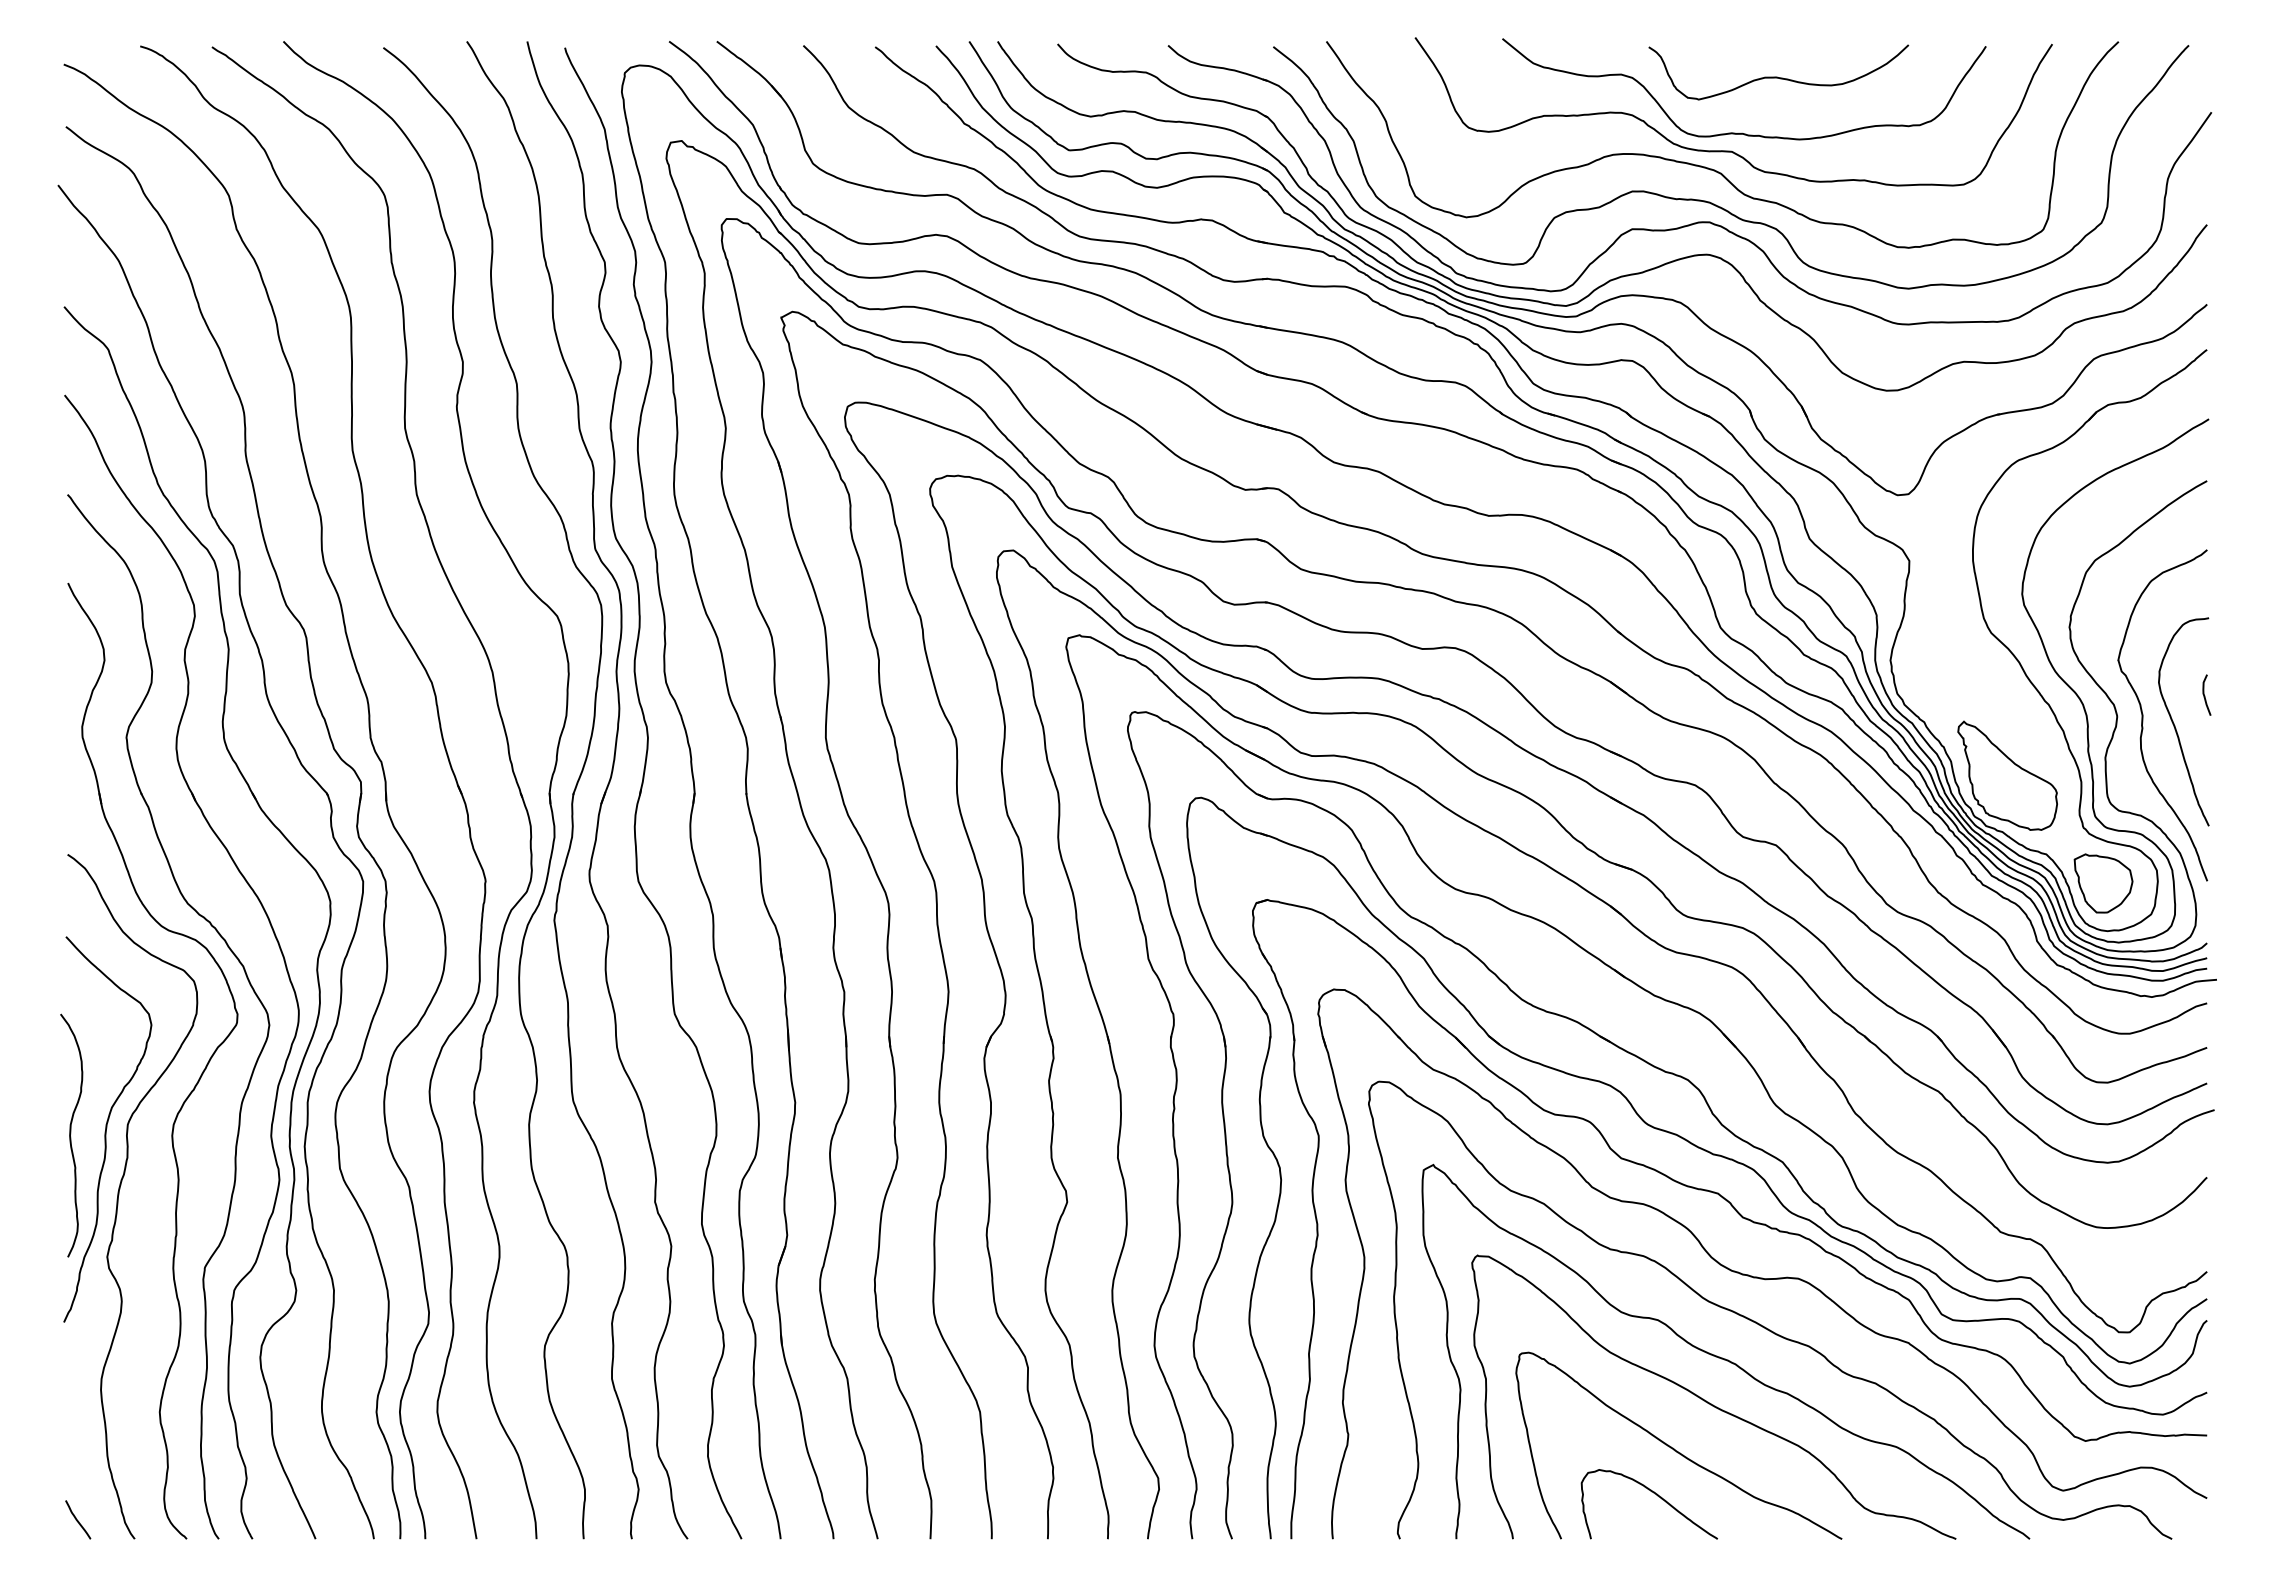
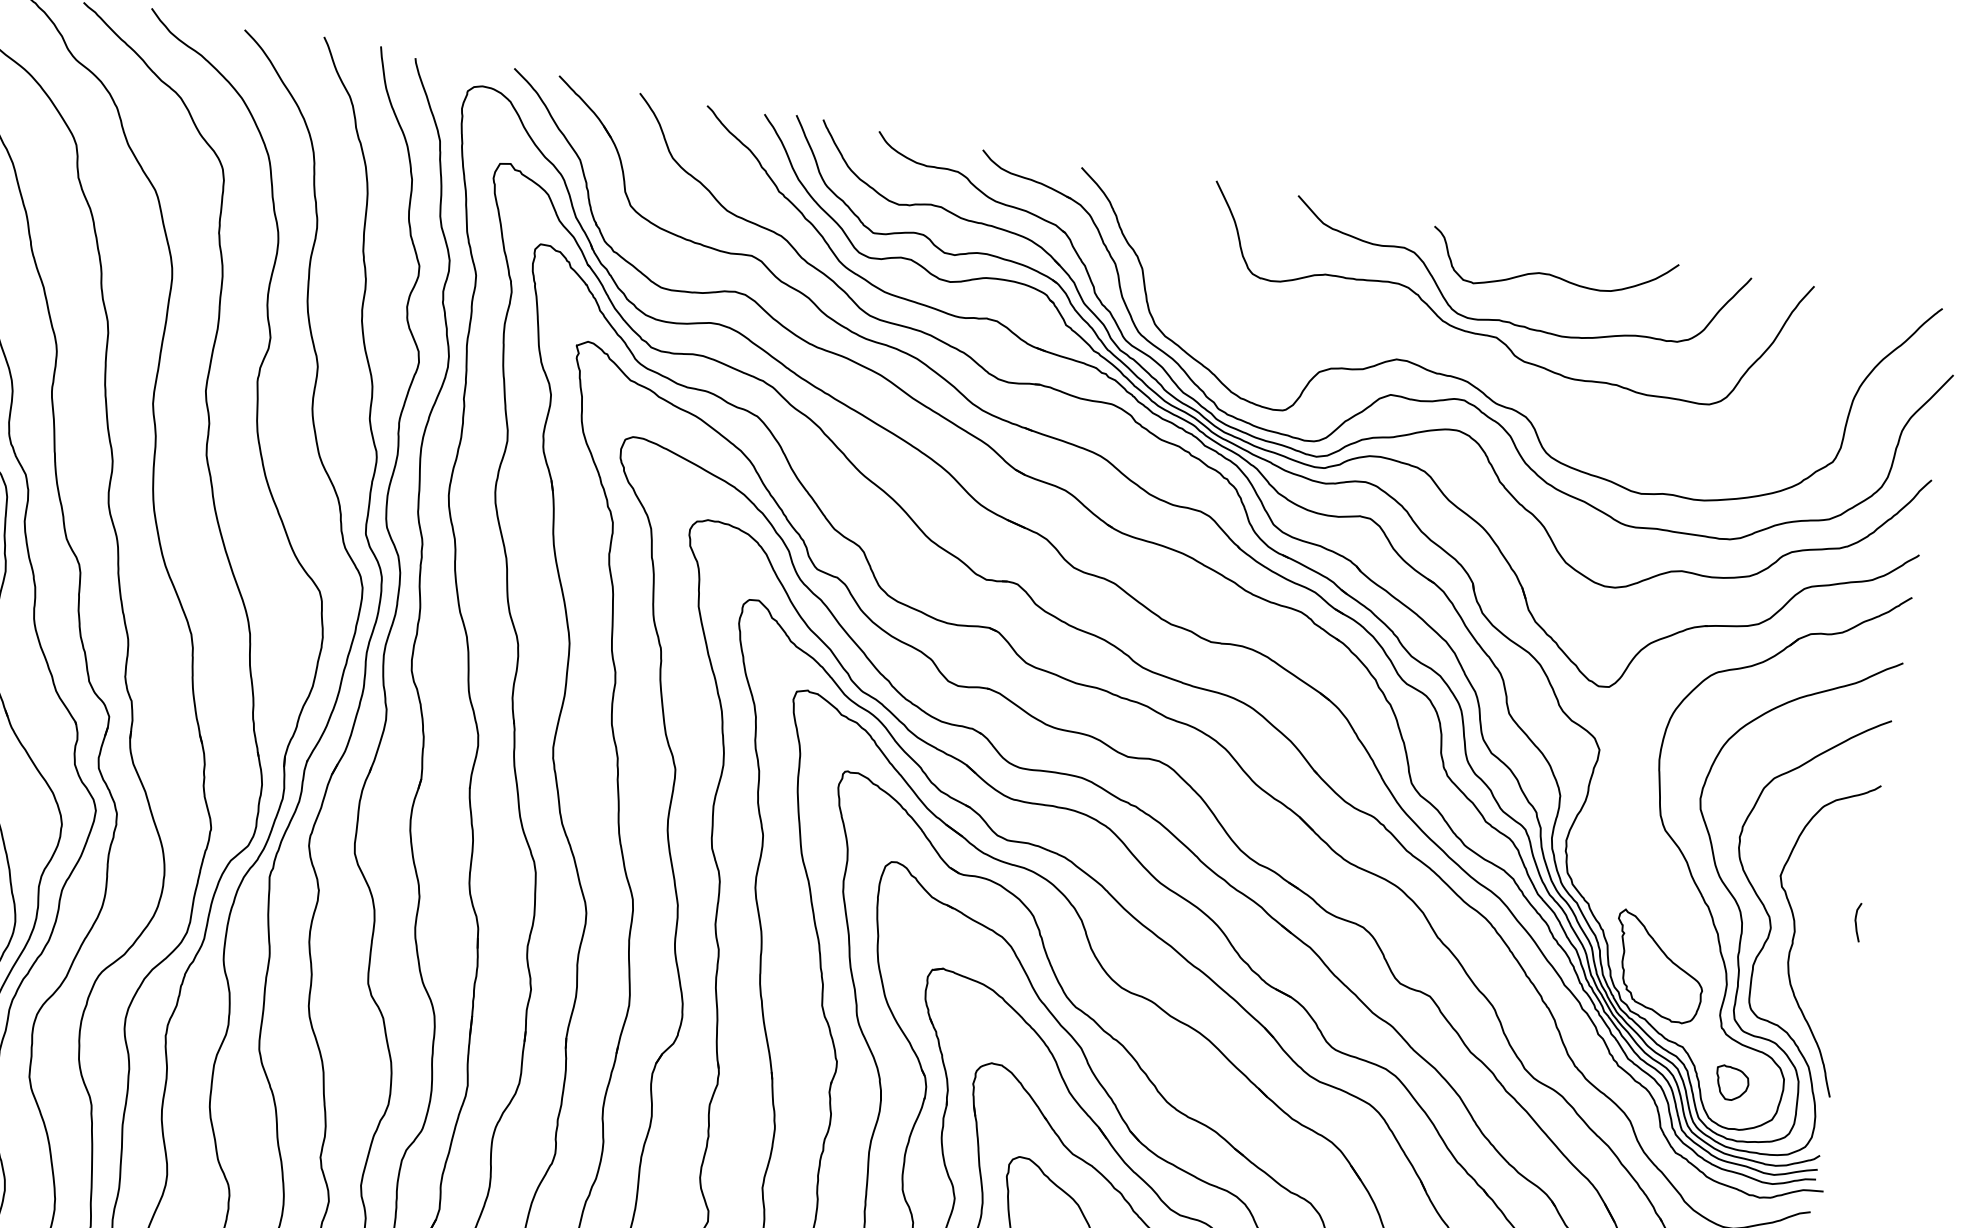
curve: (1712, 168) -> (1475, 350), removed
curve: (2175, 725) -> (1824, 946), removed
part: (2103, 883) -> (1731, 1083), size x0.6

